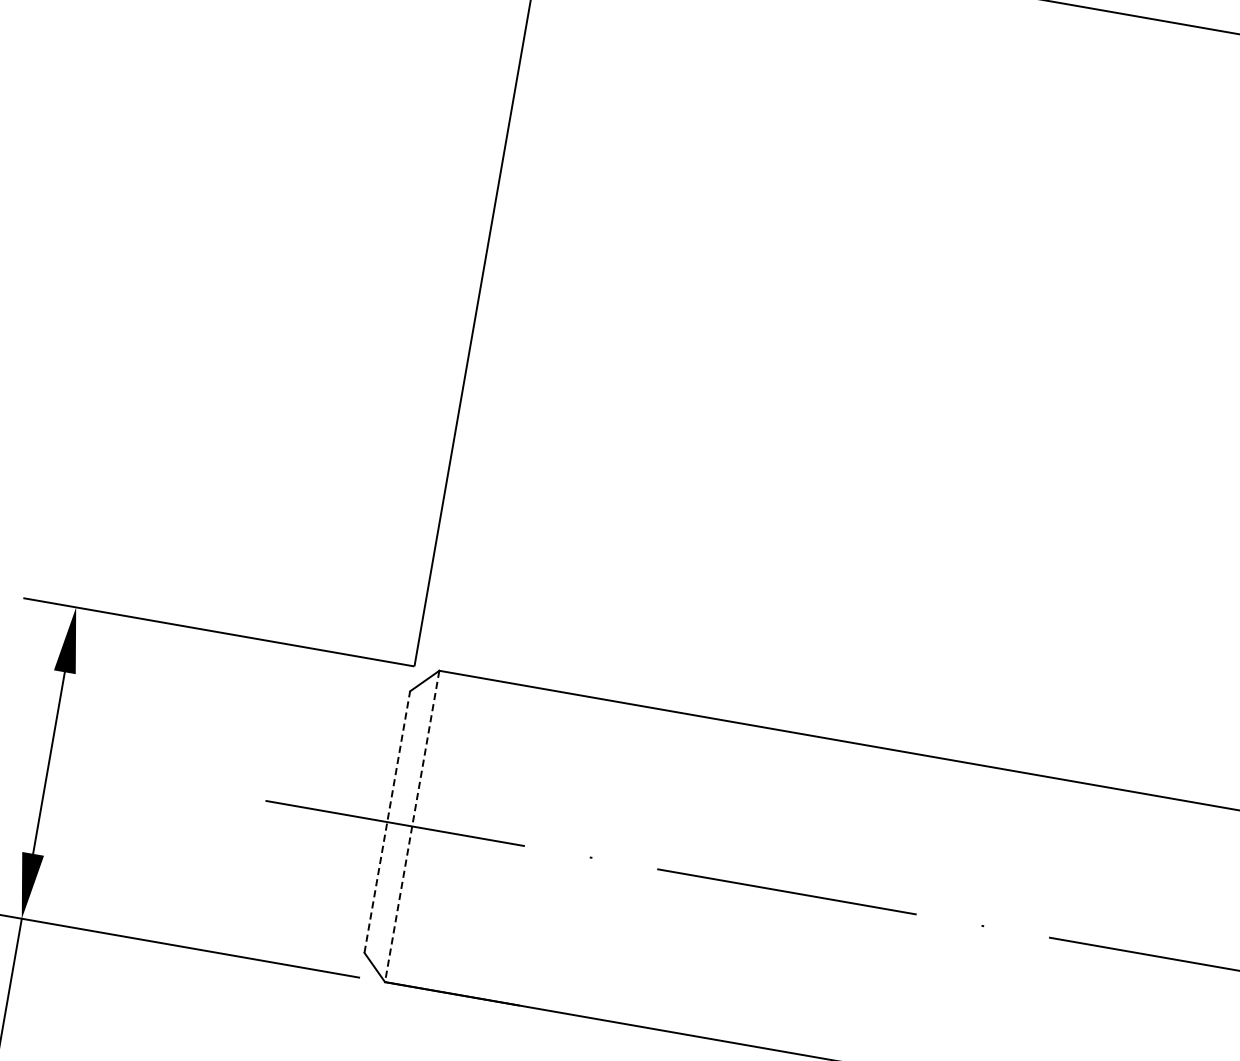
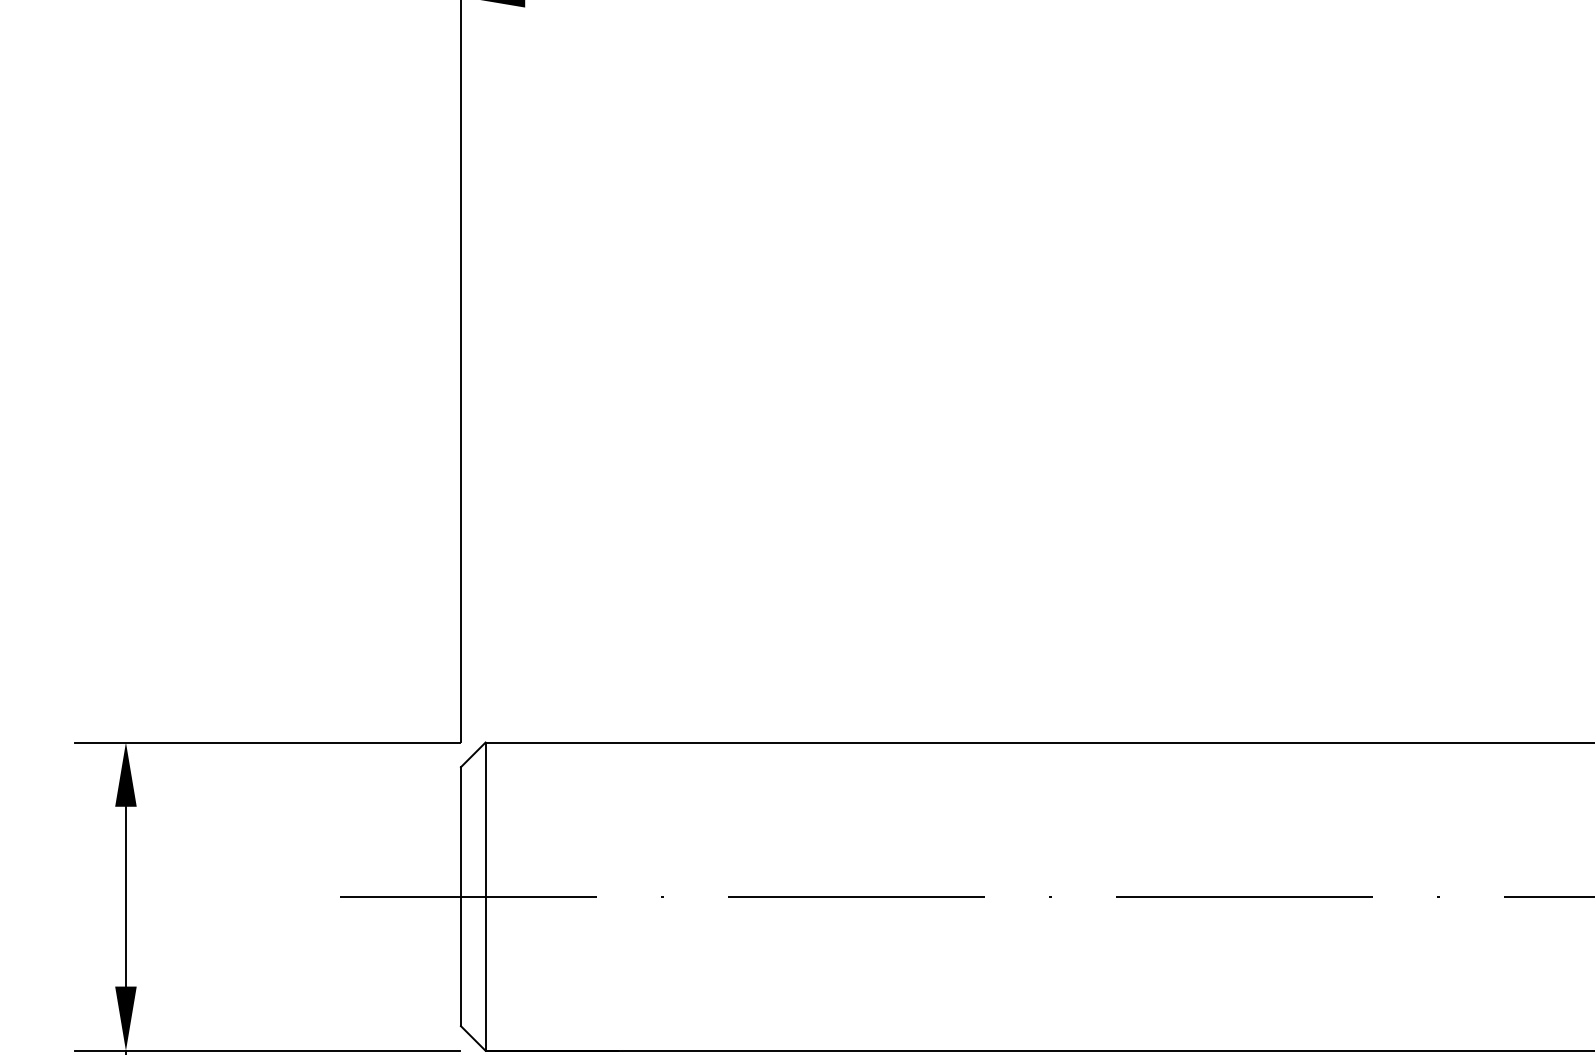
line: (386, 821) -> (460, 896), dashed -> solid
line: (411, 827) -> (485, 897), dashed -> solid

